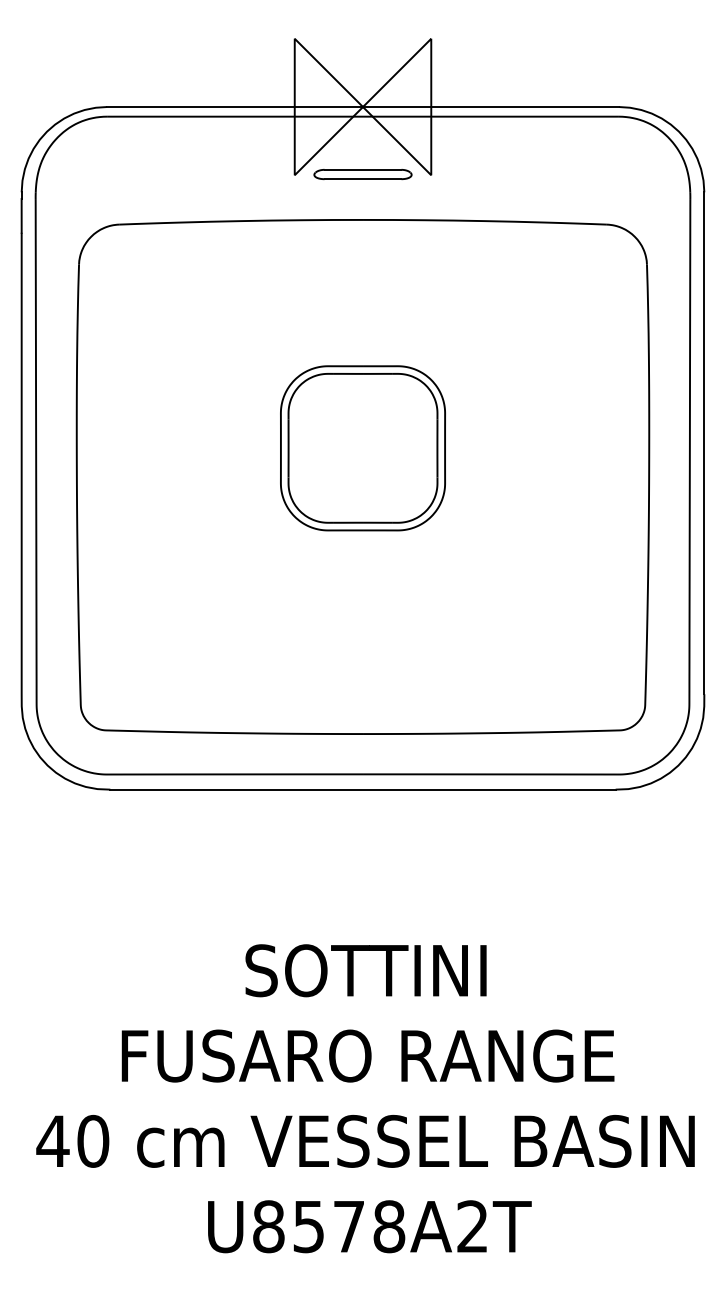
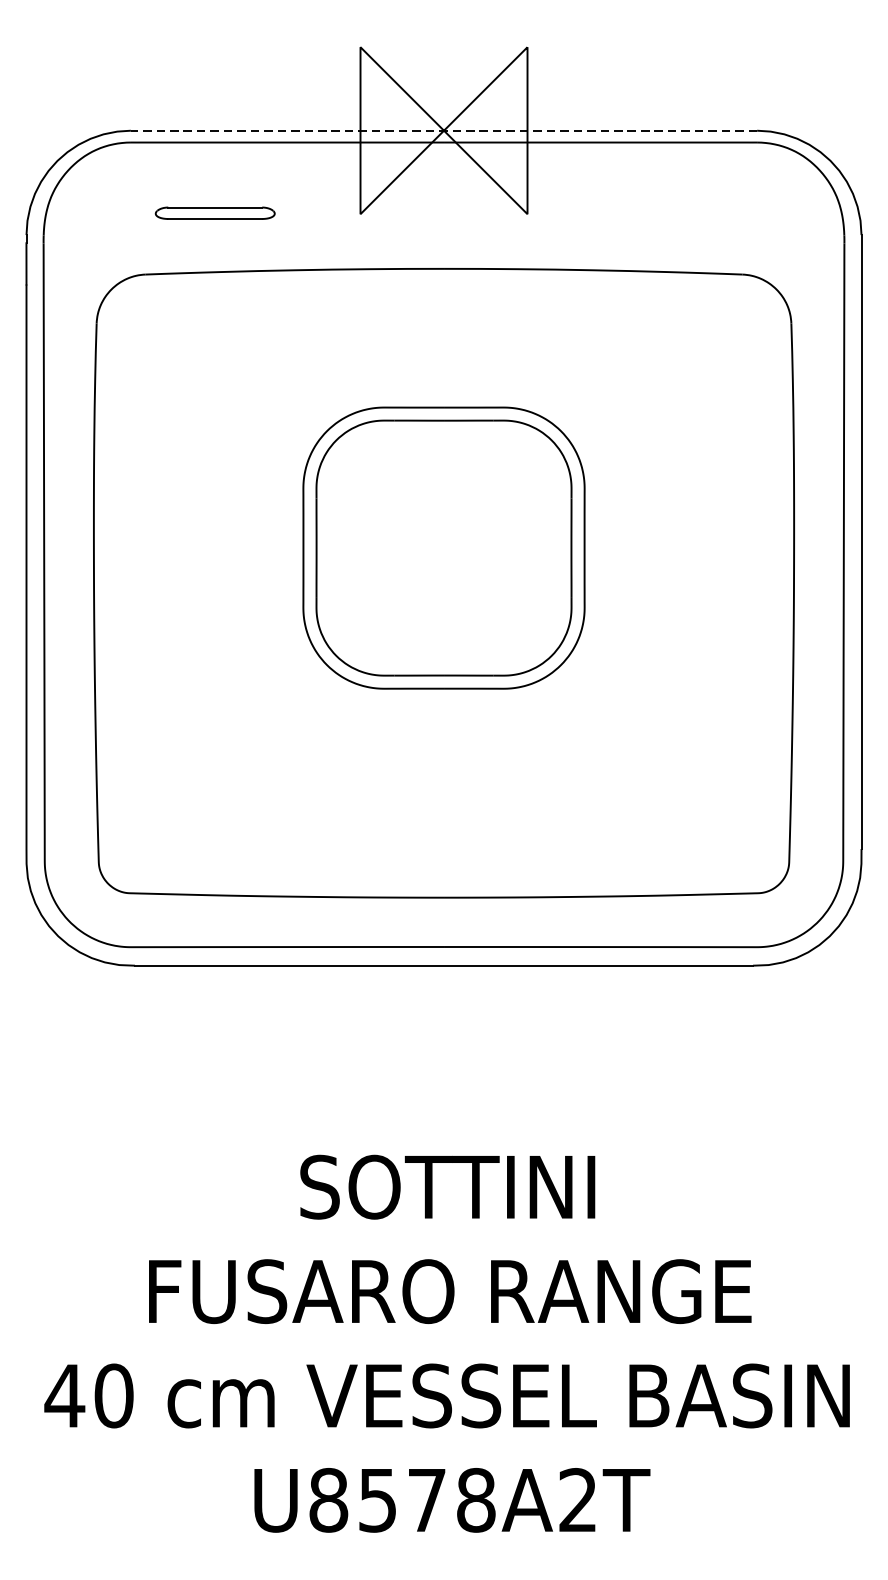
line: (363, 107) -> (444, 131), solid -> dashed
part: (362, 174) -> (214, 213), moved
part: (362, 448) -> (443, 548), size x1.4

